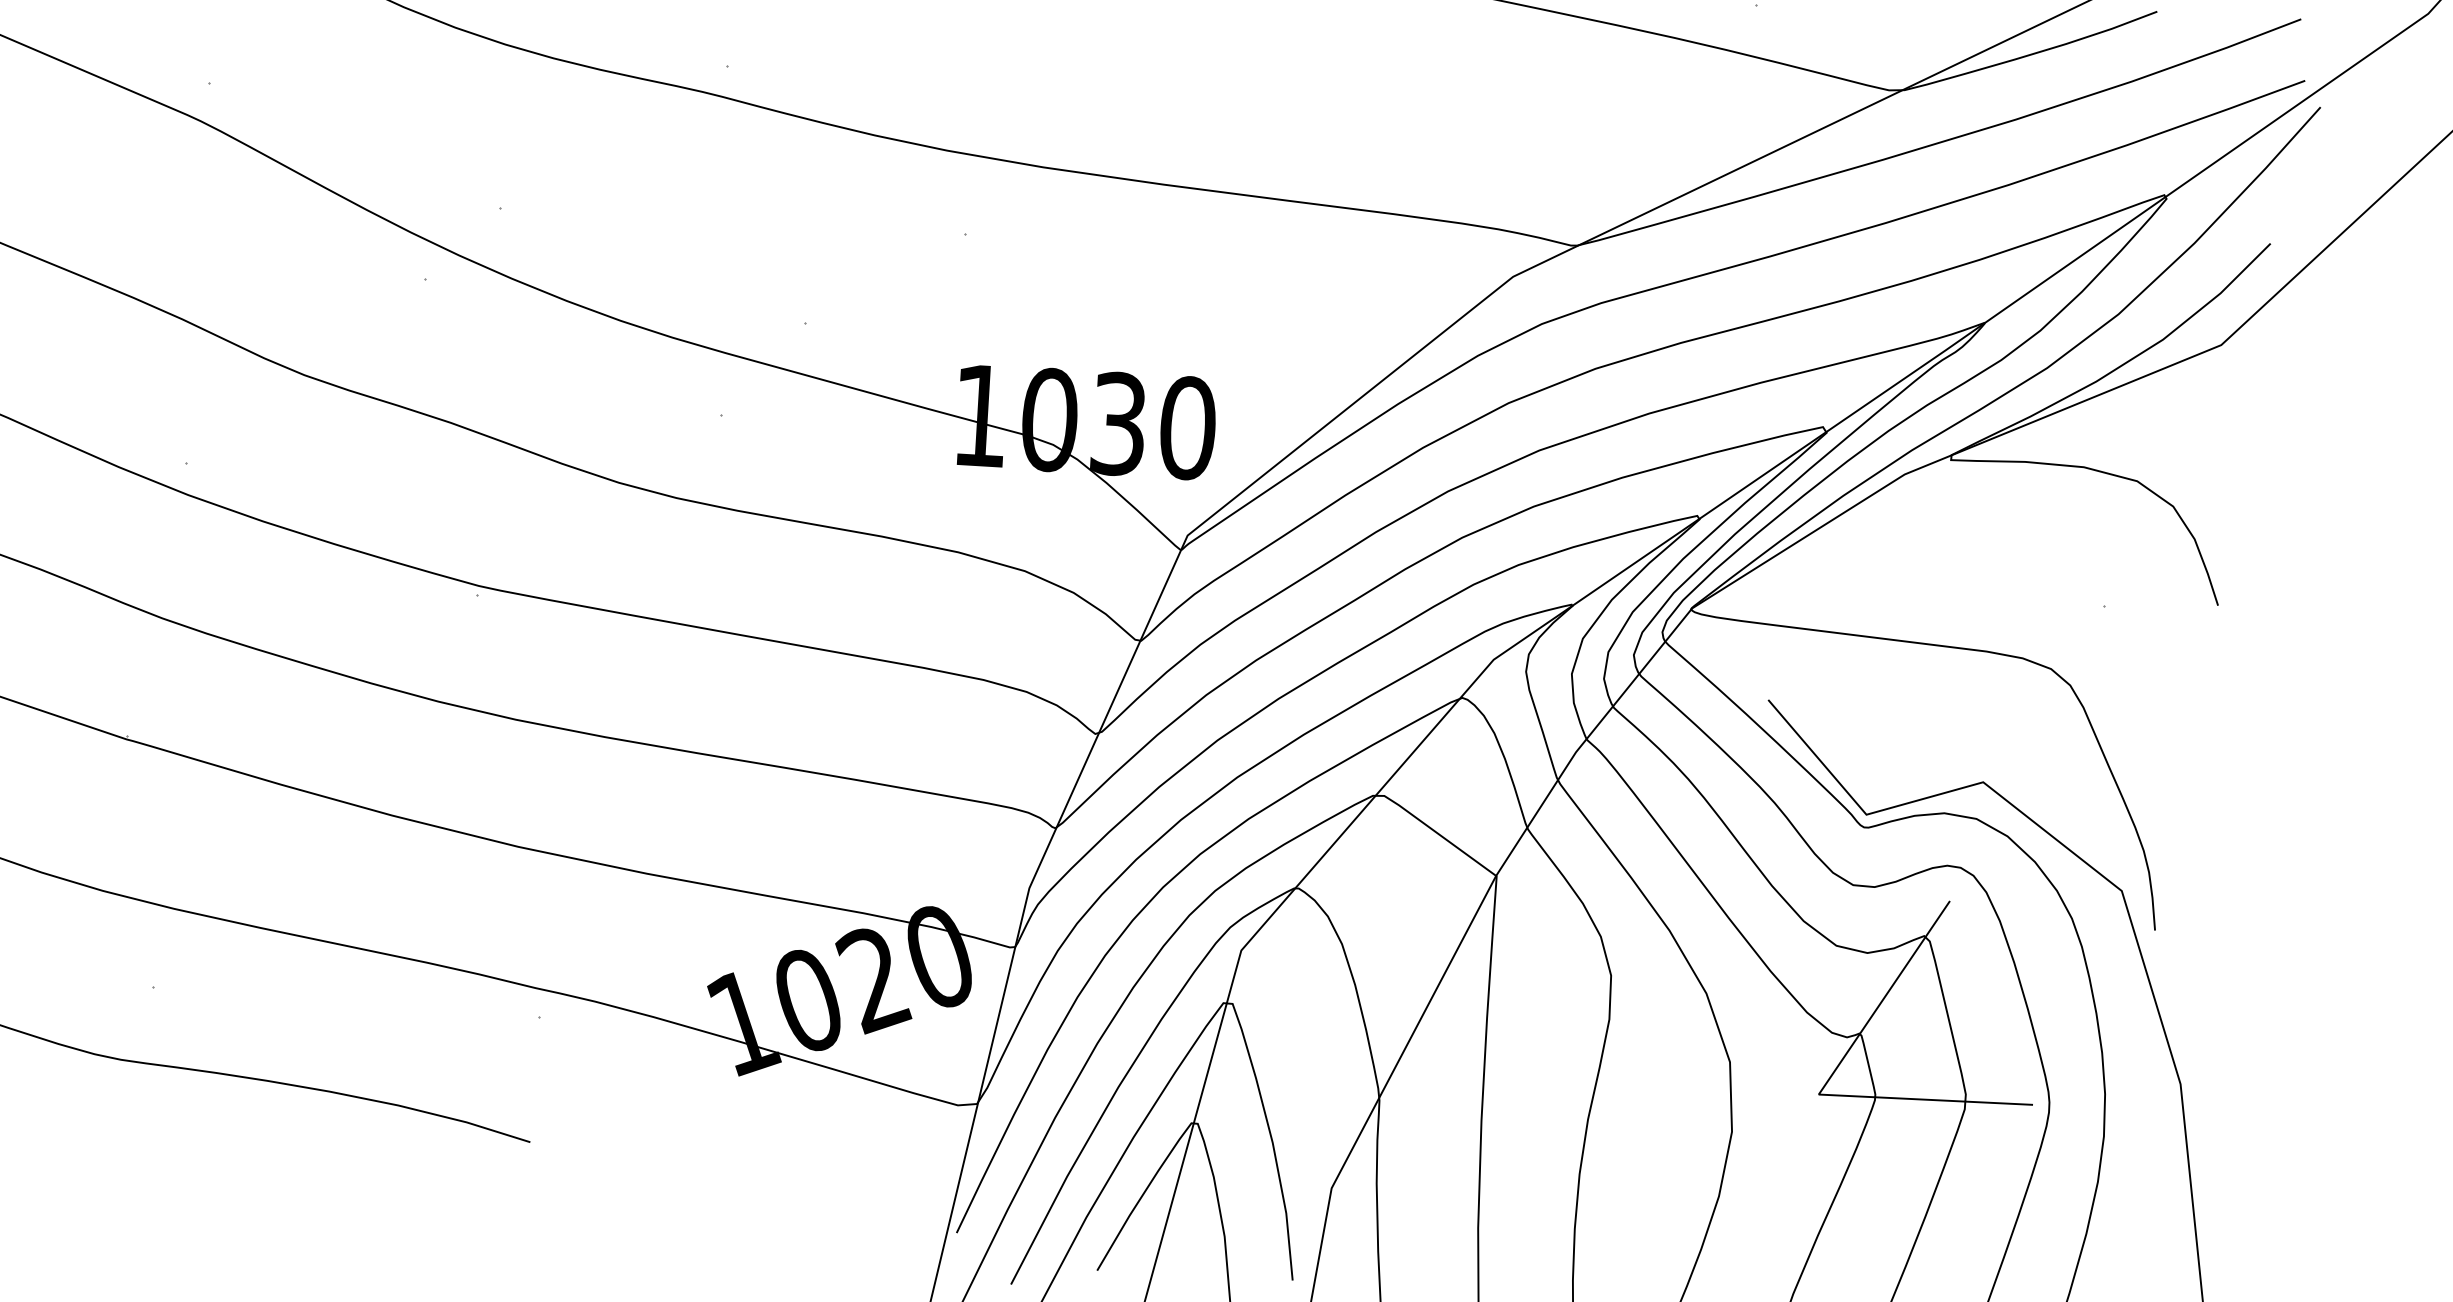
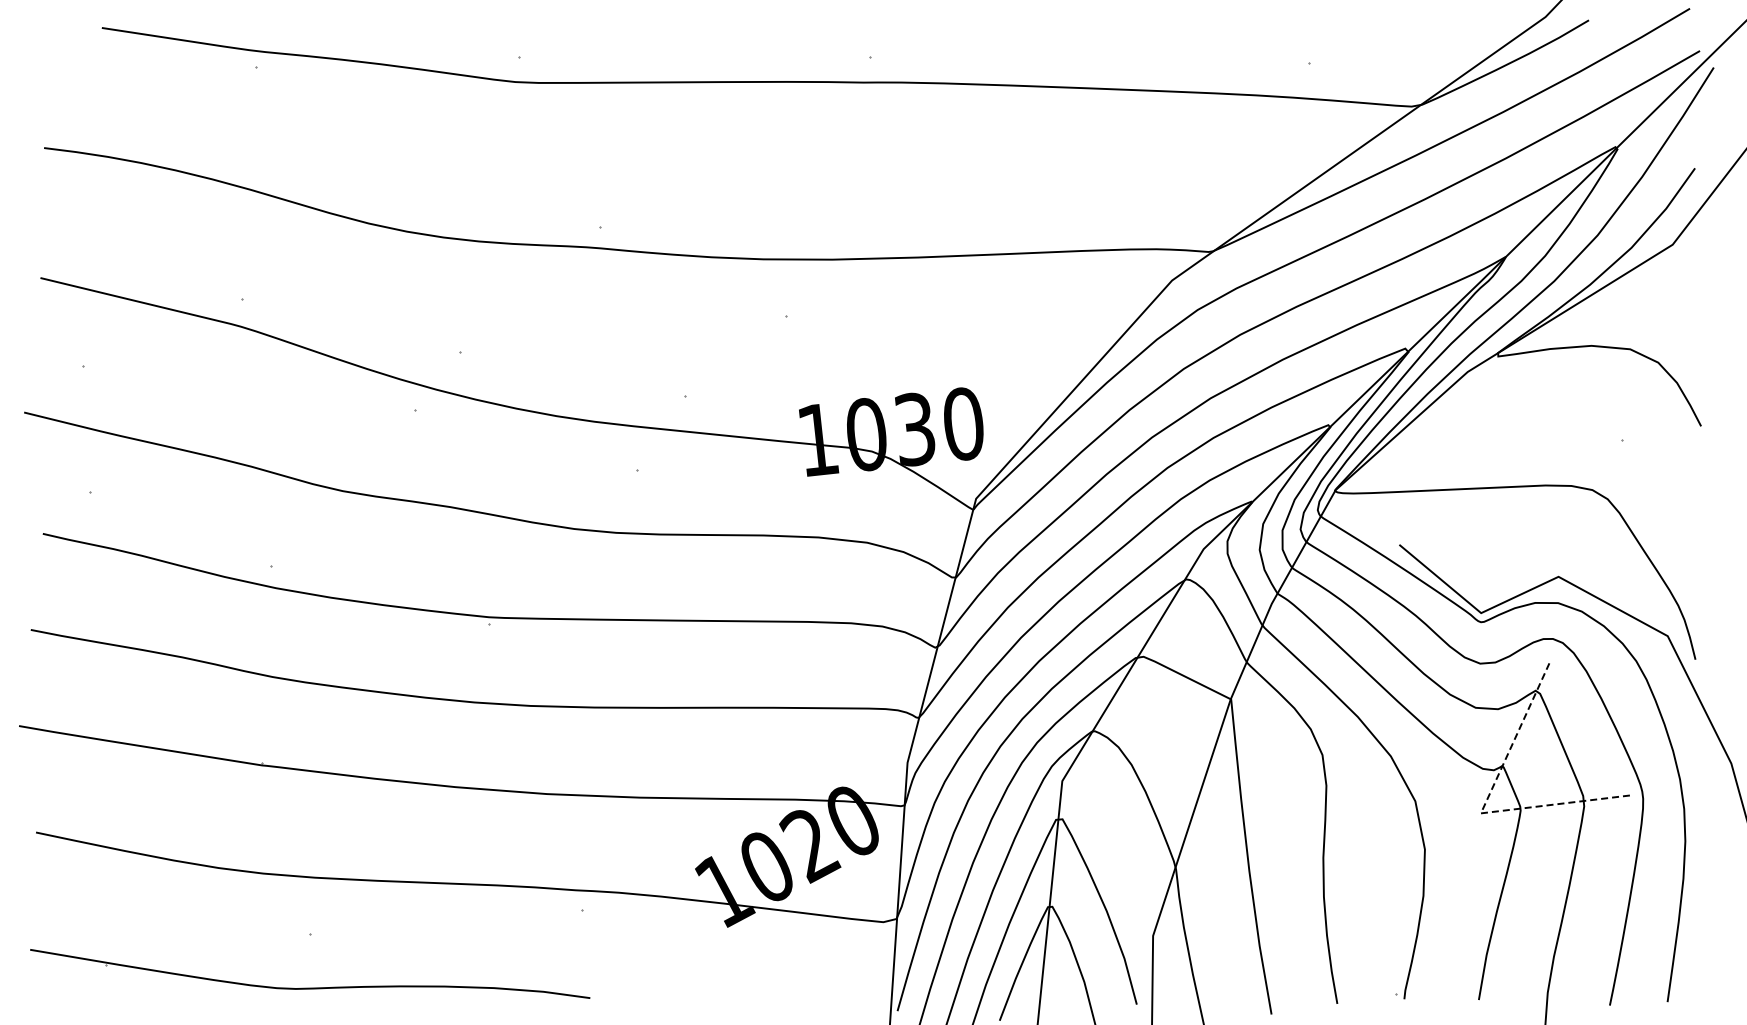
line: (1823, 1086) -> (1483, 807), solid -> dashed

